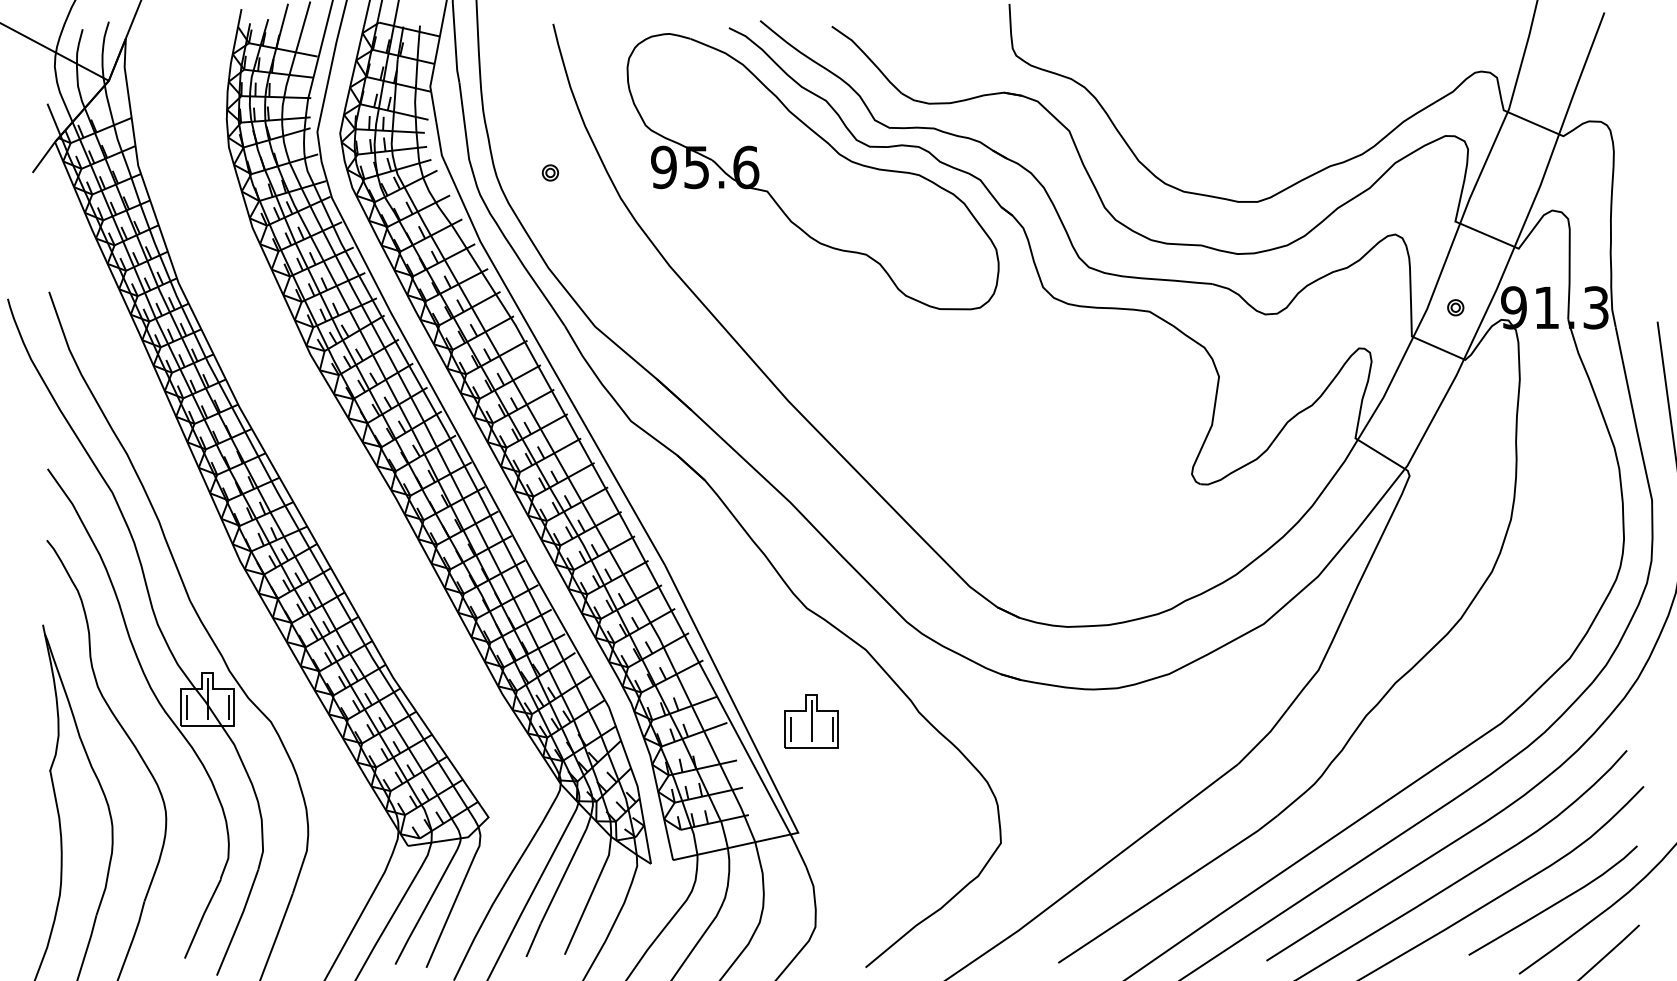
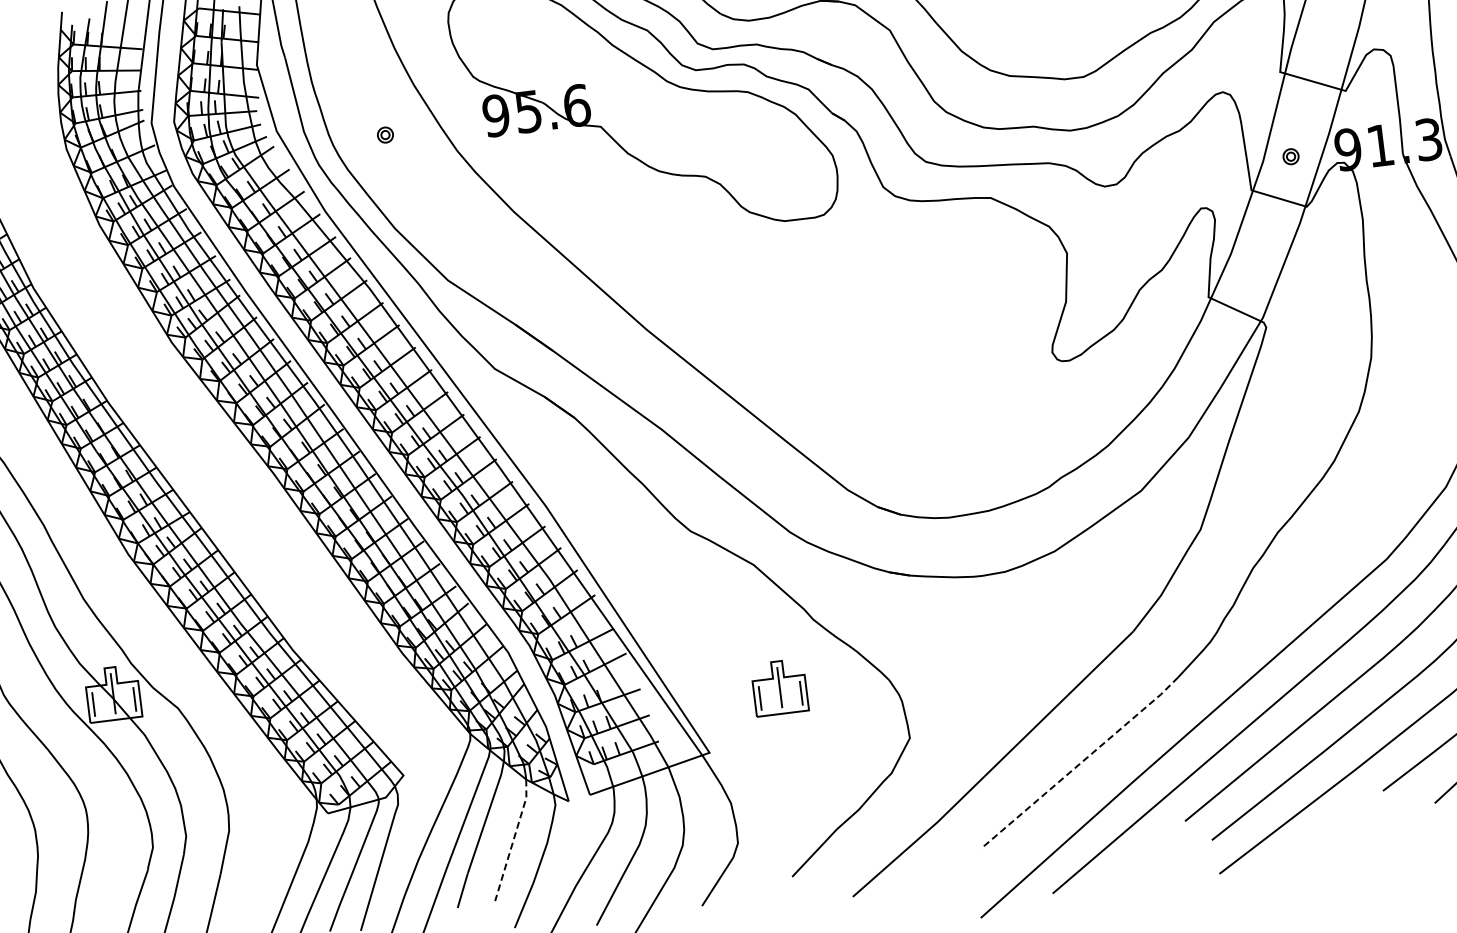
part: (811, 721) -> (779, 687), moved
line: (1168, 889) -> (1080, 763), solid -> dashed
line: (590, 895) -> (513, 839), solid -> dashed

